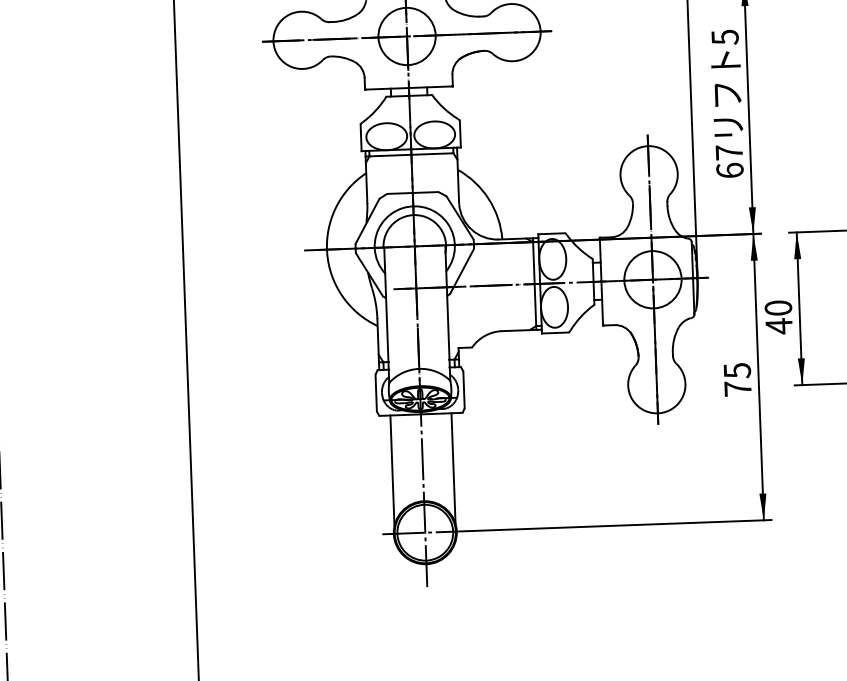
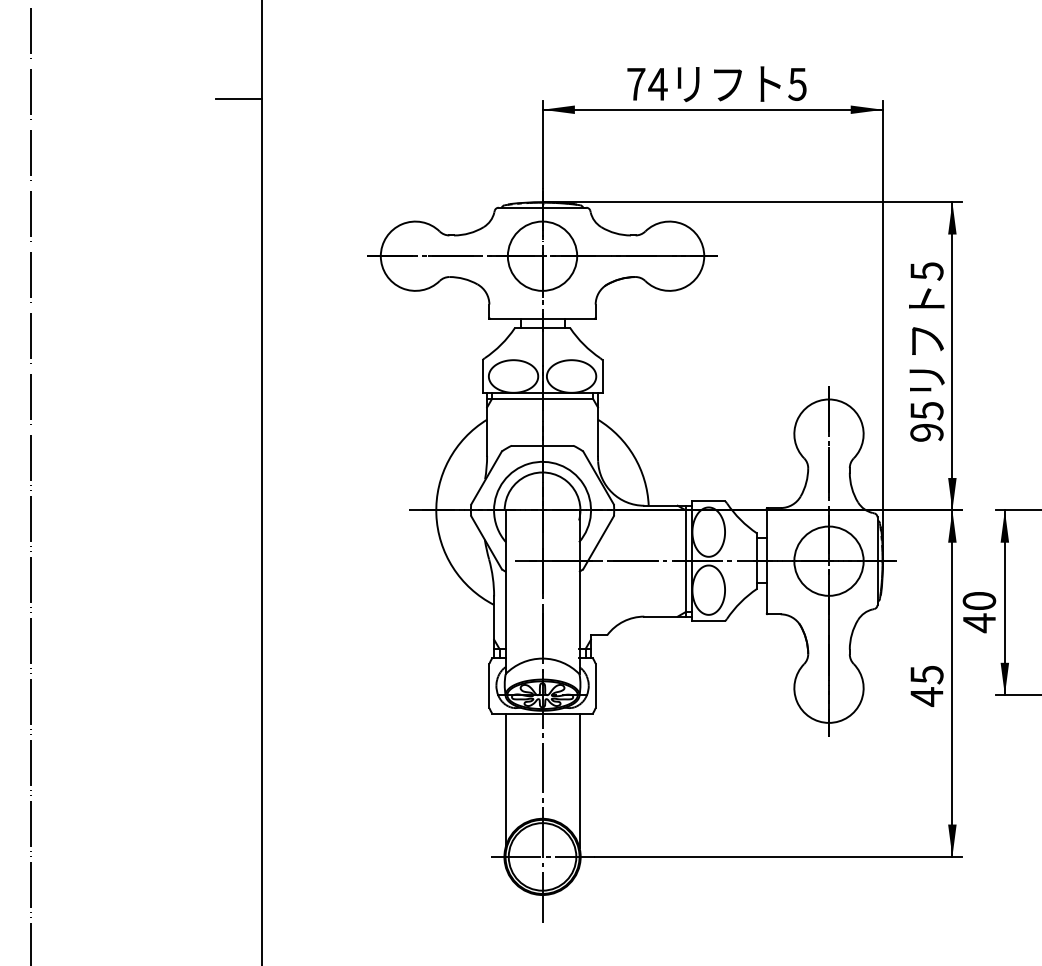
text: (729, 161) -> (926, 421), 67 -> 95
text: (737, 389) -> (926, 697), 75 -> 45

